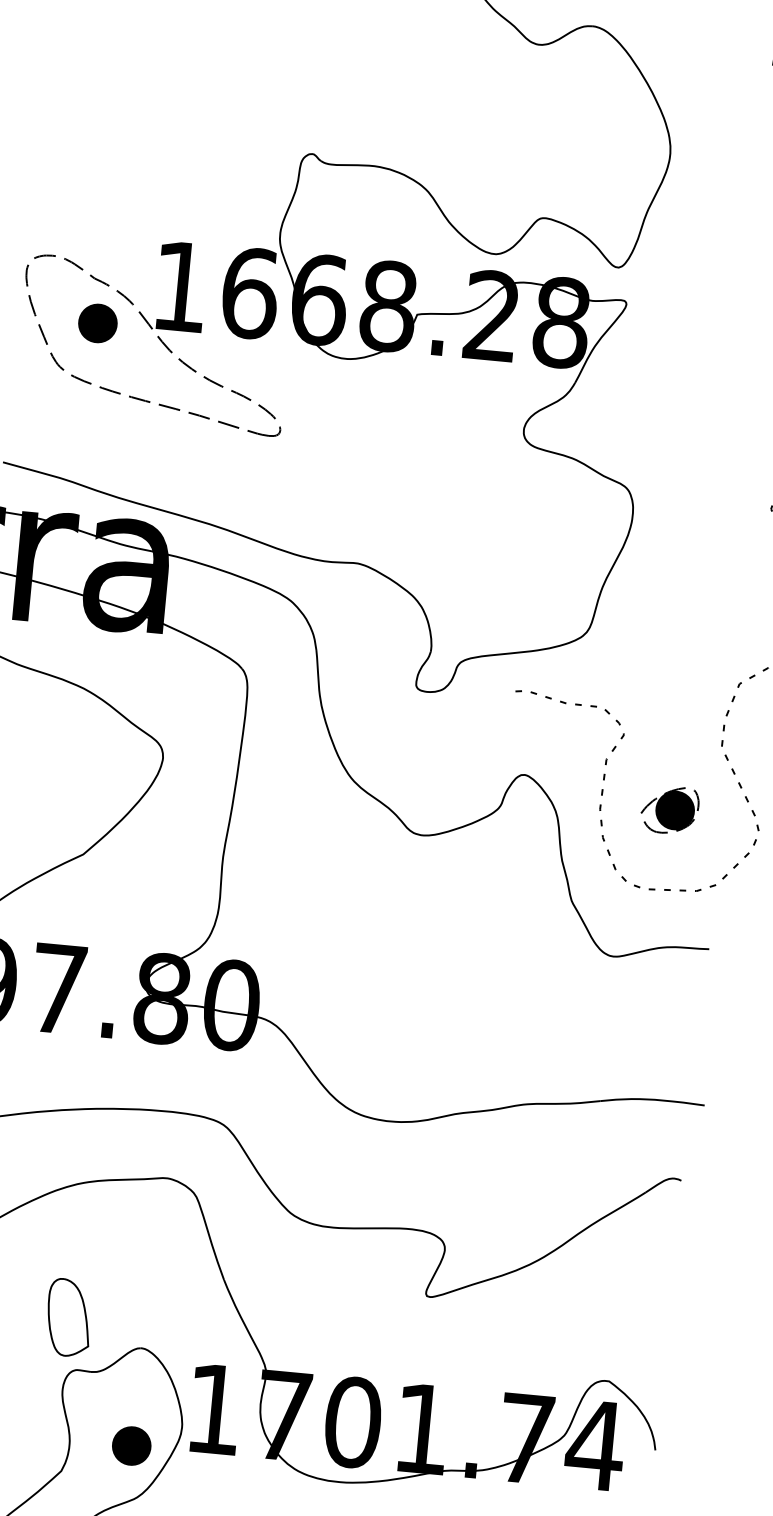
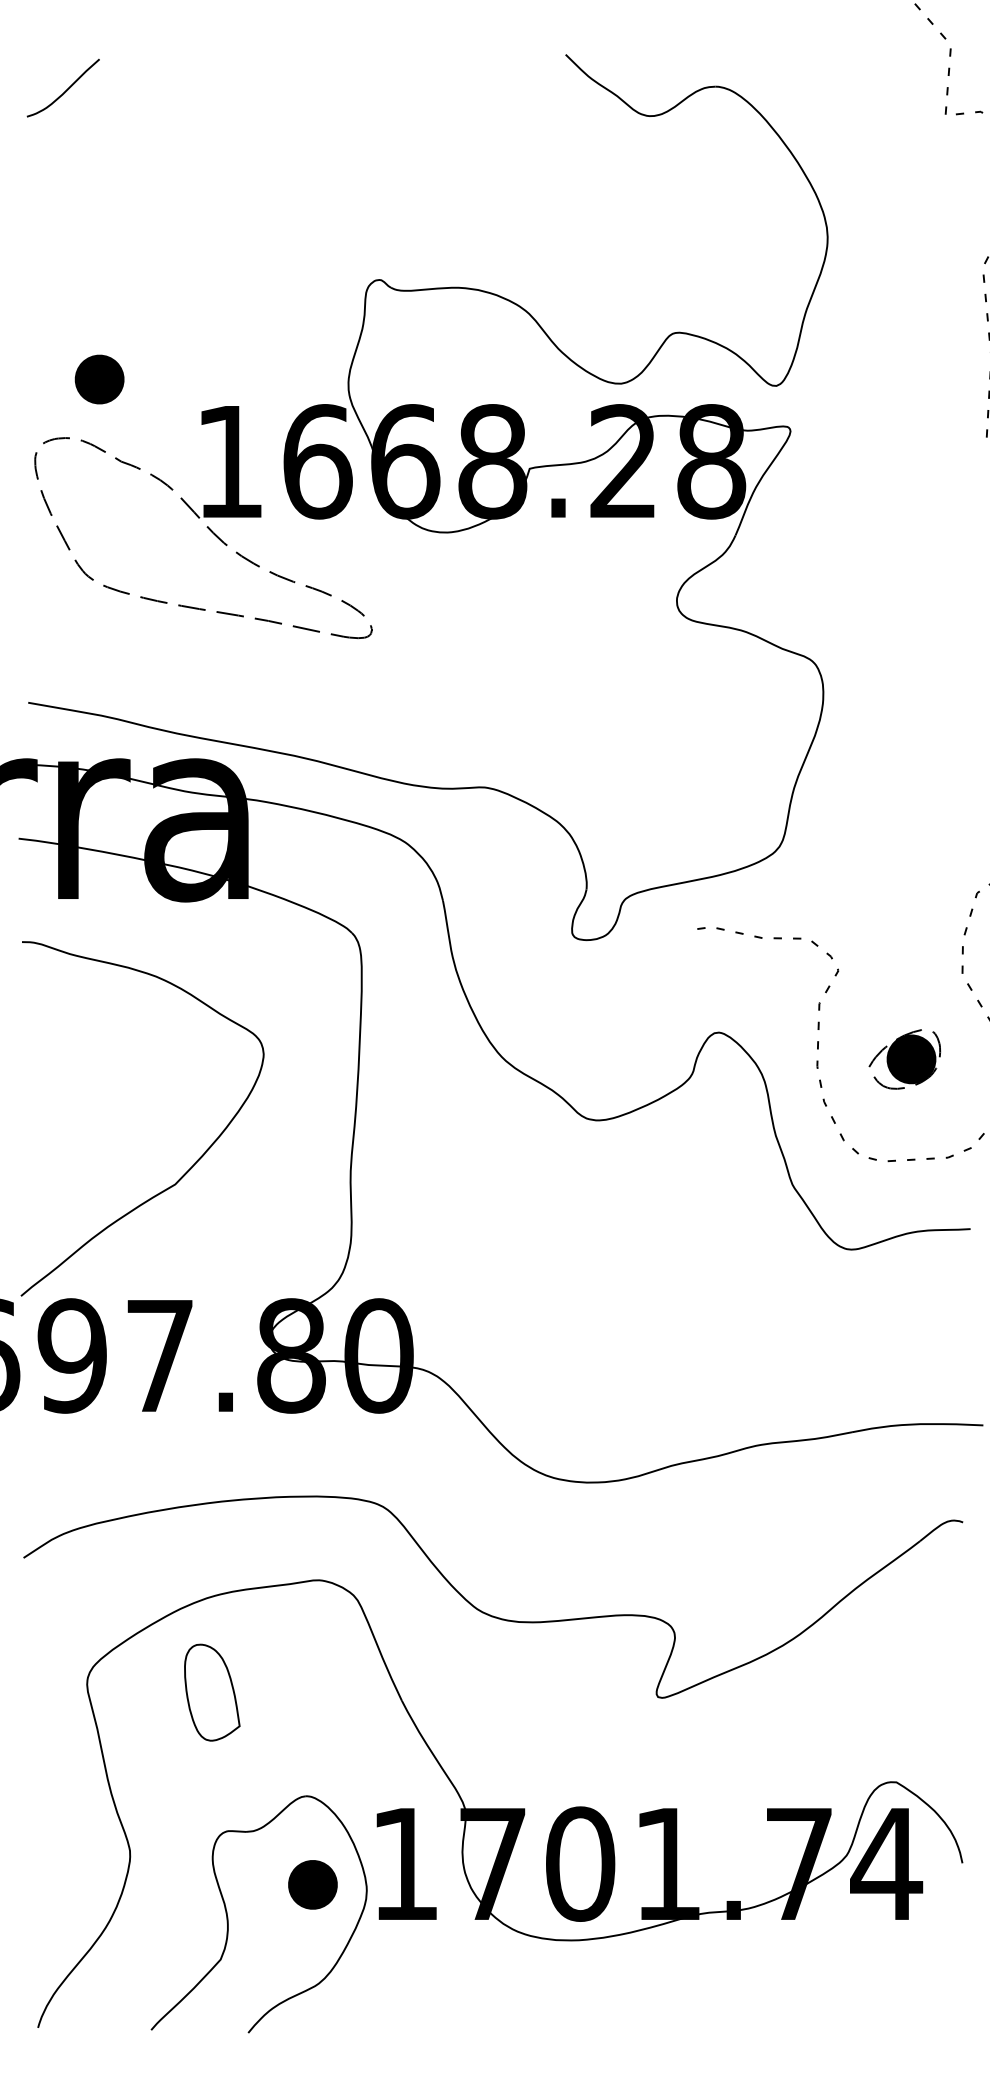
part: (97, 323) -> (99, 379), moved
part: (69, 1317) -> (212, 1692), moved
part: (131, 1445) -> (312, 1884), moved

